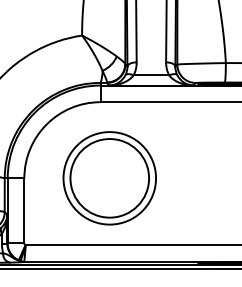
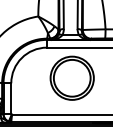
part: (108, 176) -> (71, 77), moved

